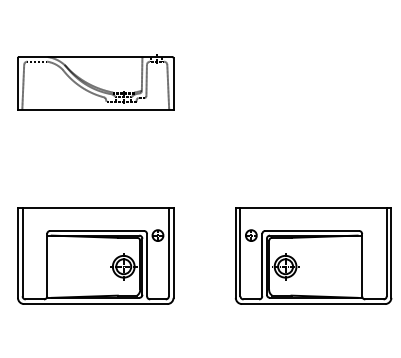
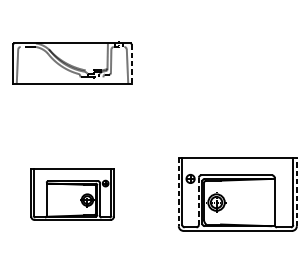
line: (173, 84) -> (131, 64), solid -> dashed
line: (391, 252) -> (296, 191), solid -> dashed
line: (235, 253) -> (178, 192), solid -> dashed
part: (95, 255) -> (72, 194), size x0.7
line: (262, 264) -> (199, 200), solid -> dashed

